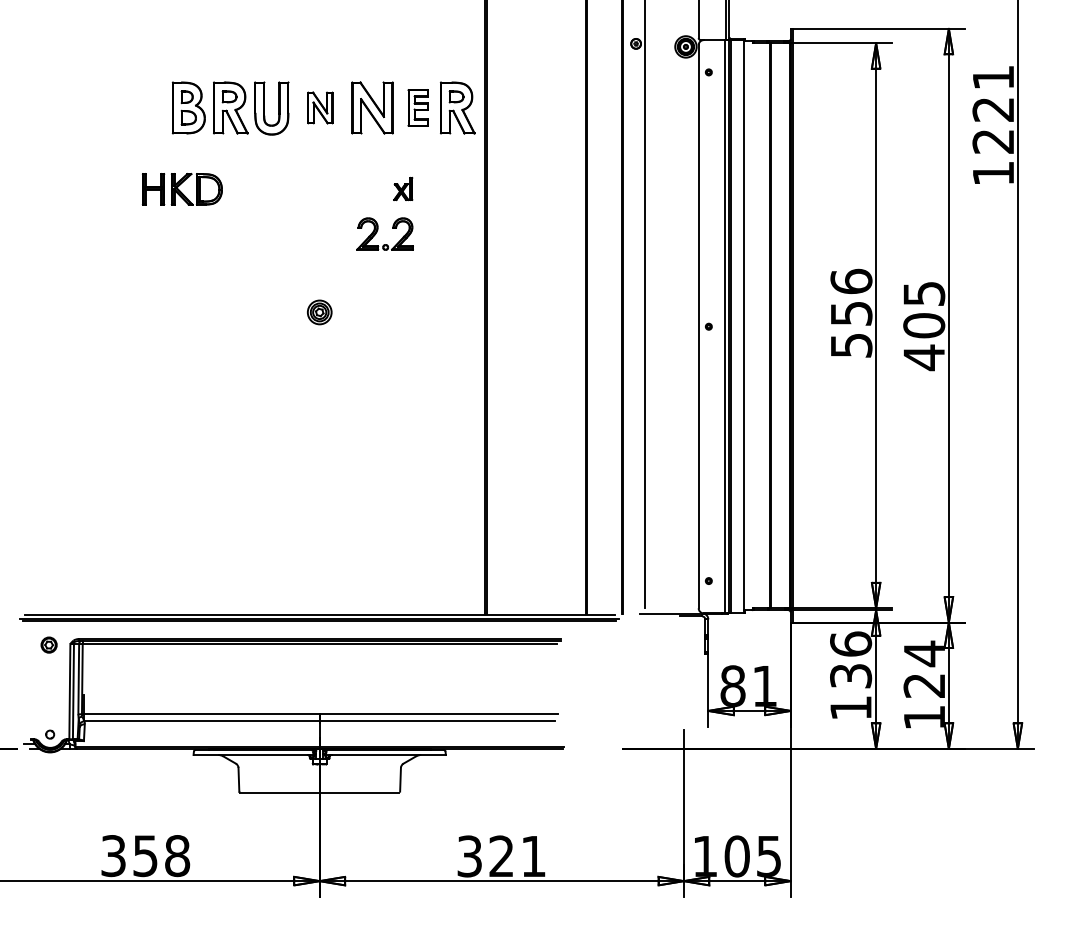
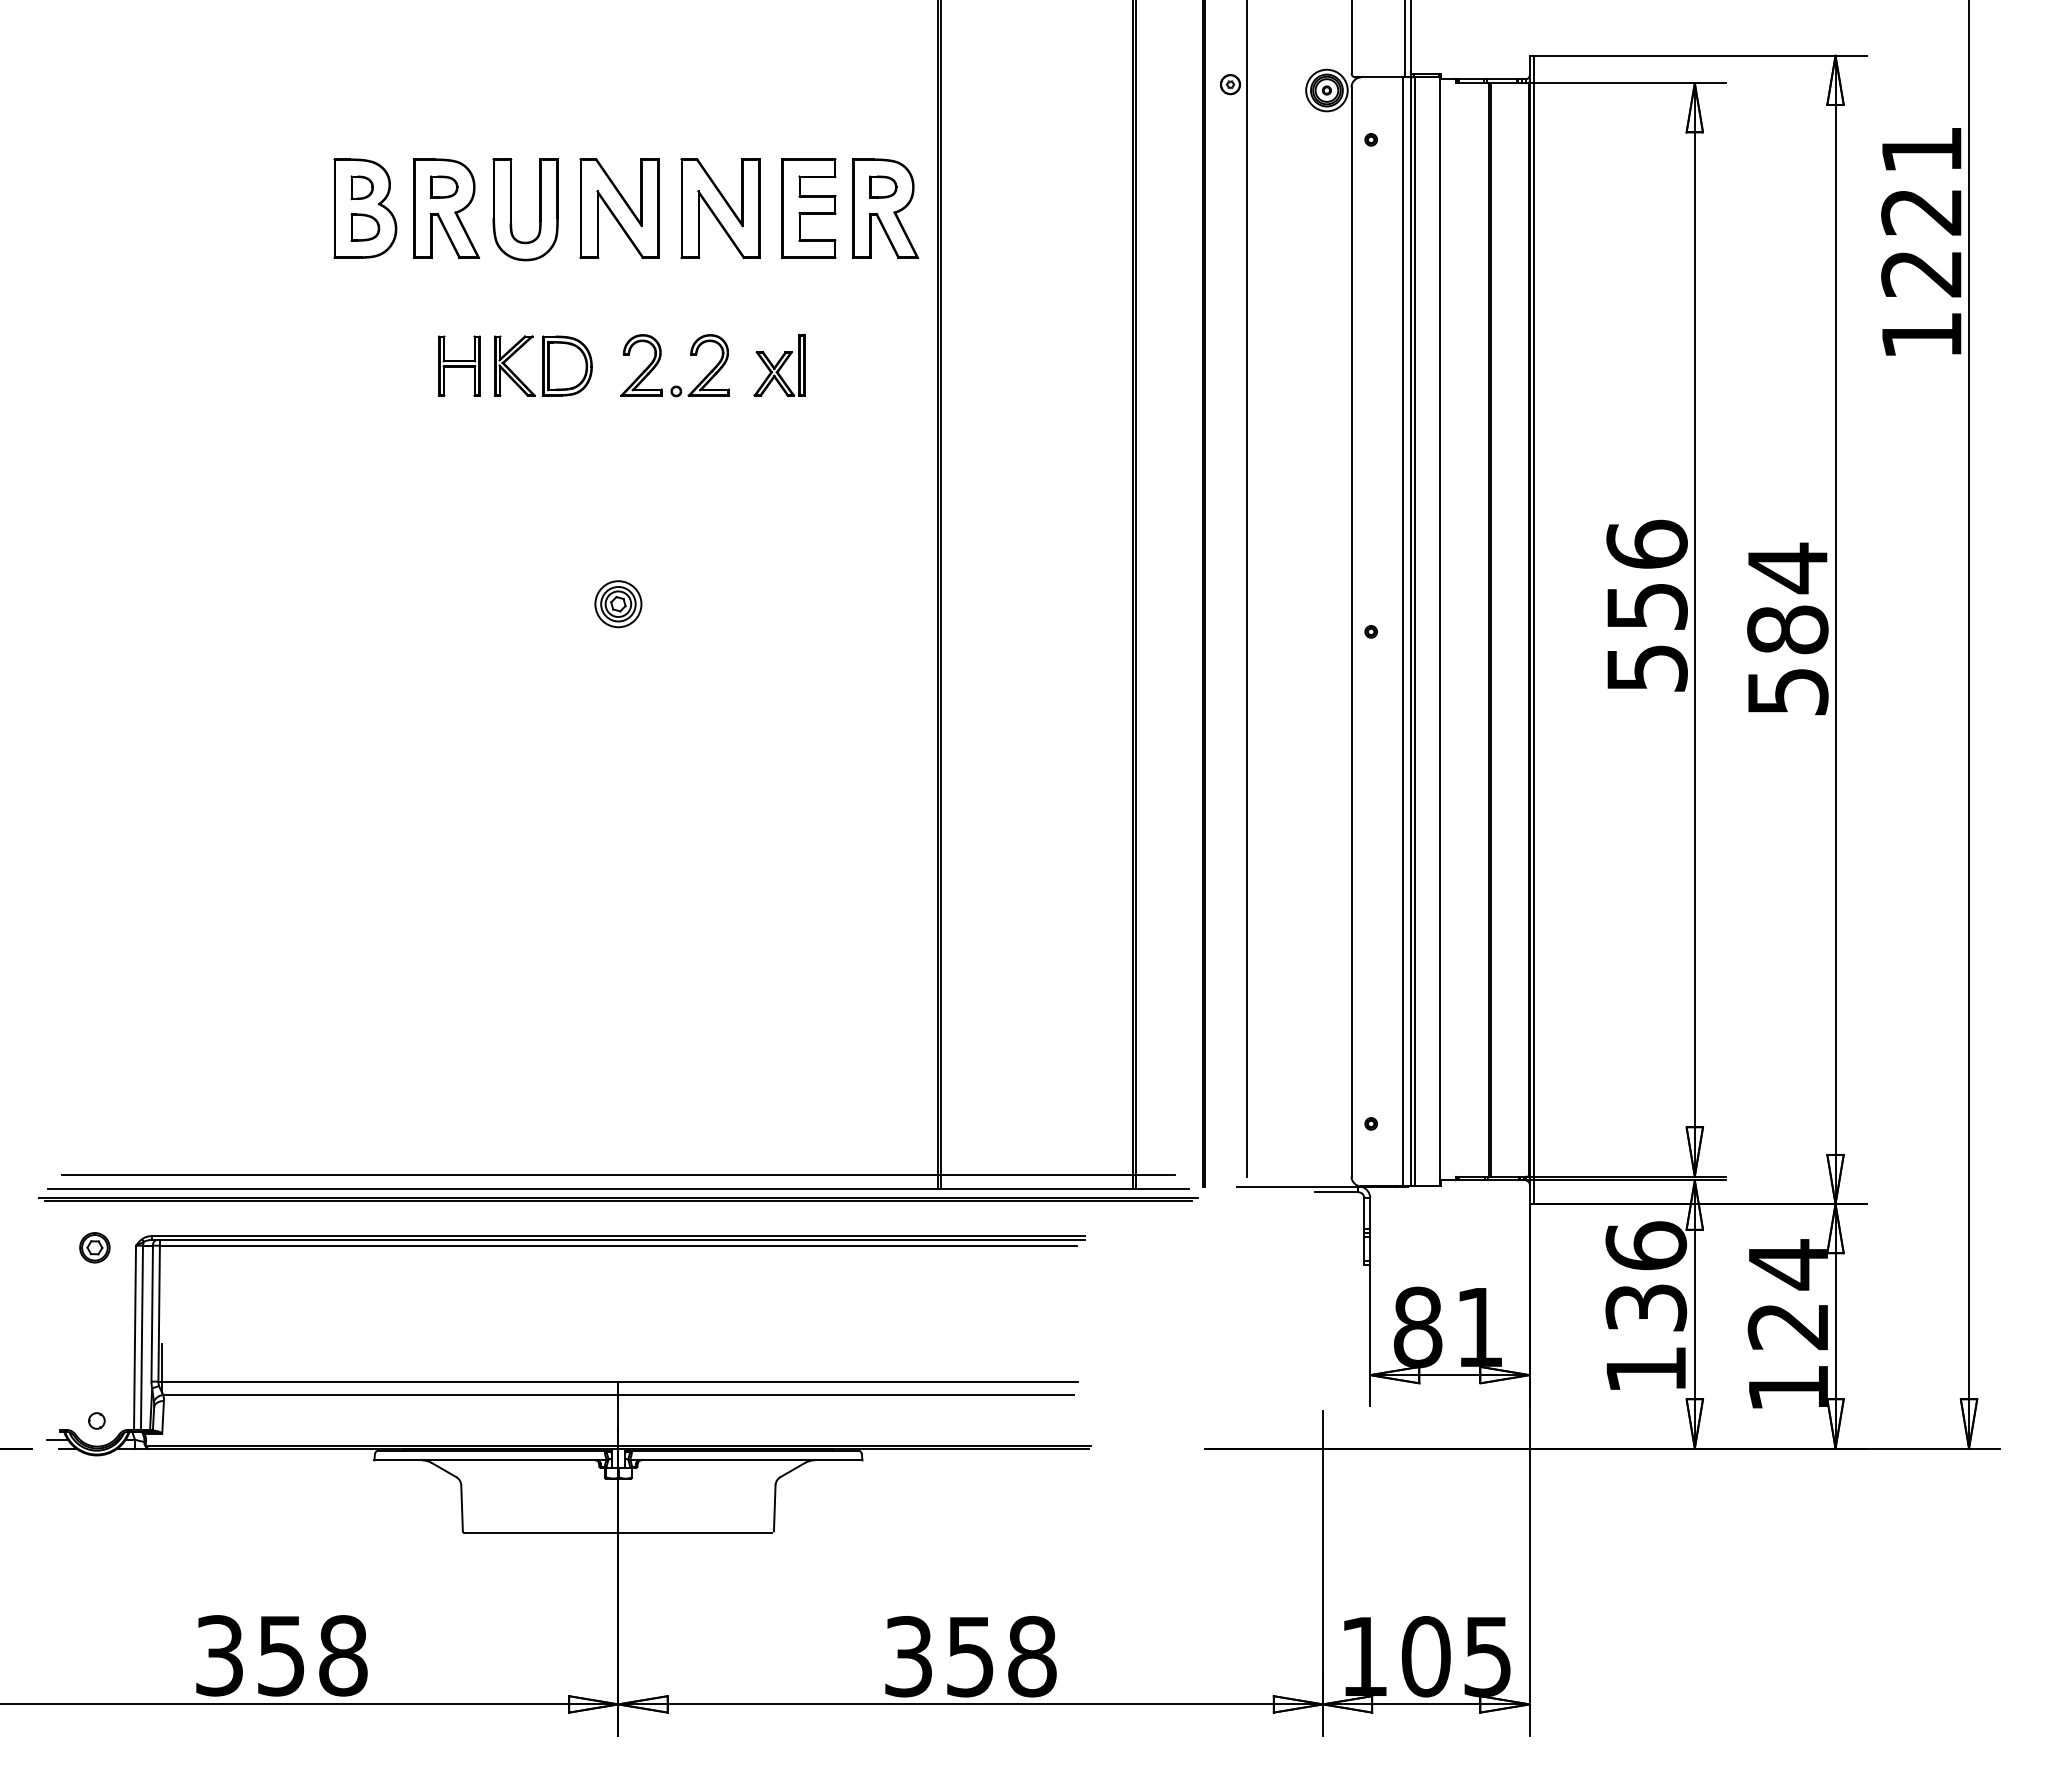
part: (320, 107) -> (619, 207), size x1.67
part: (417, 107) -> (807, 207), size x1.43
part: (403, 188) -> (780, 364), size x1.43
part: (181, 189) -> (513, 366), moved
part: (378, 230) -> (662, 358), moved
text: (924, 325) -> (1788, 629), 405 -> 584
line: (319, 607) -> (617, 1175), added
text: (517, 856) -> (1001, 1656), 321 -> 358

